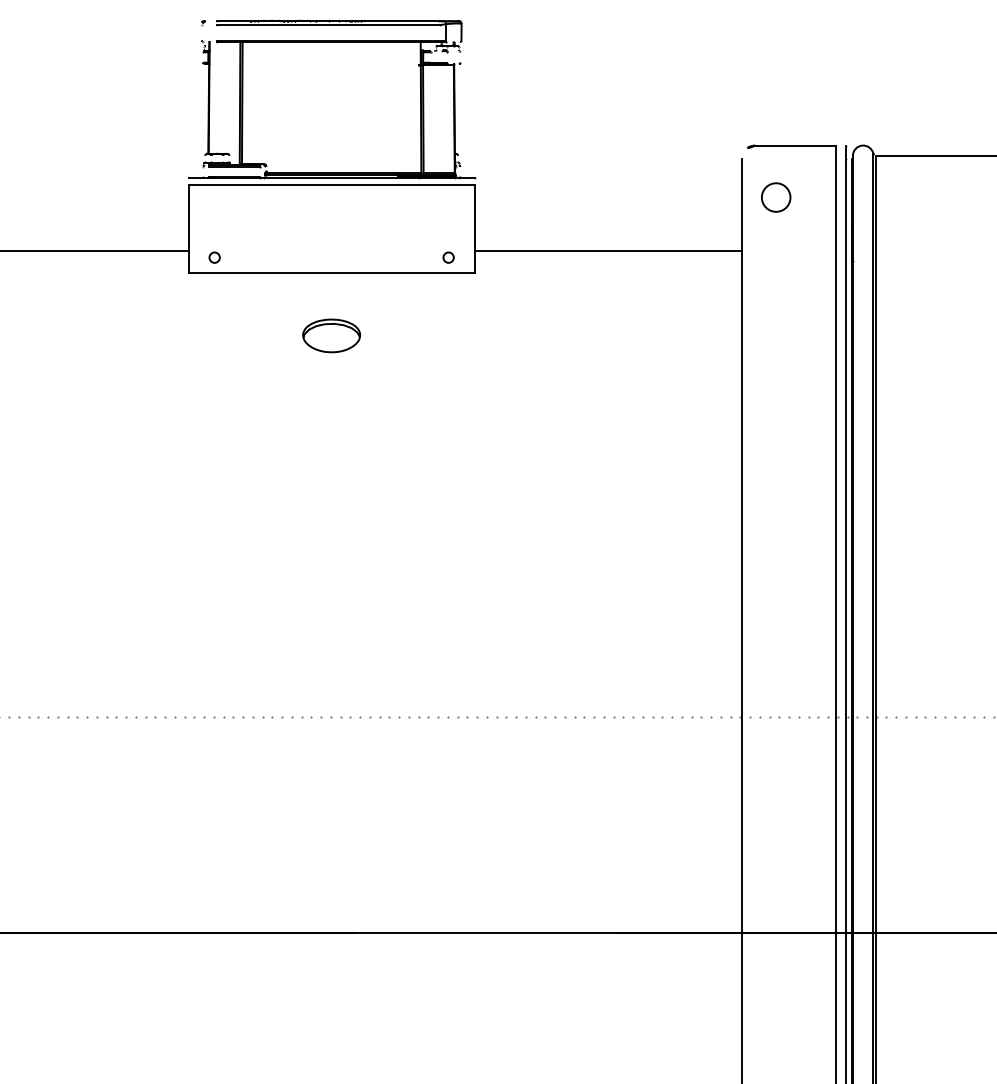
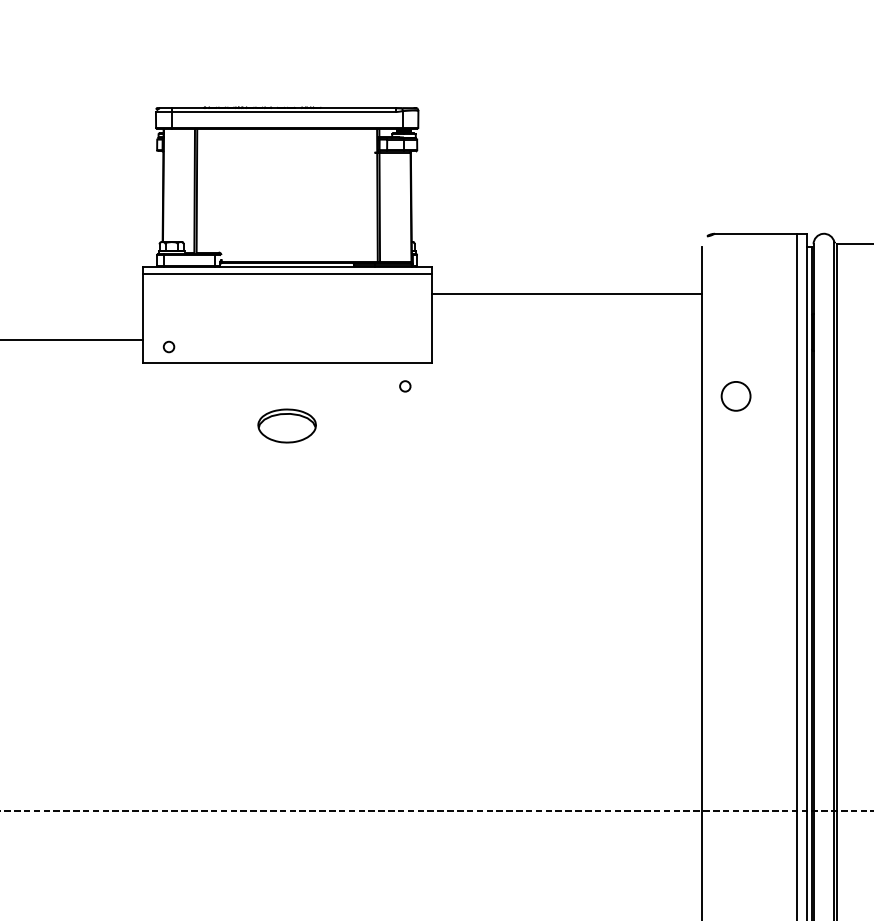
circle: (776, 197) -> (736, 396), moved
line: (608, 250) -> (566, 293), moved
circle: (448, 257) -> (405, 386), moved

